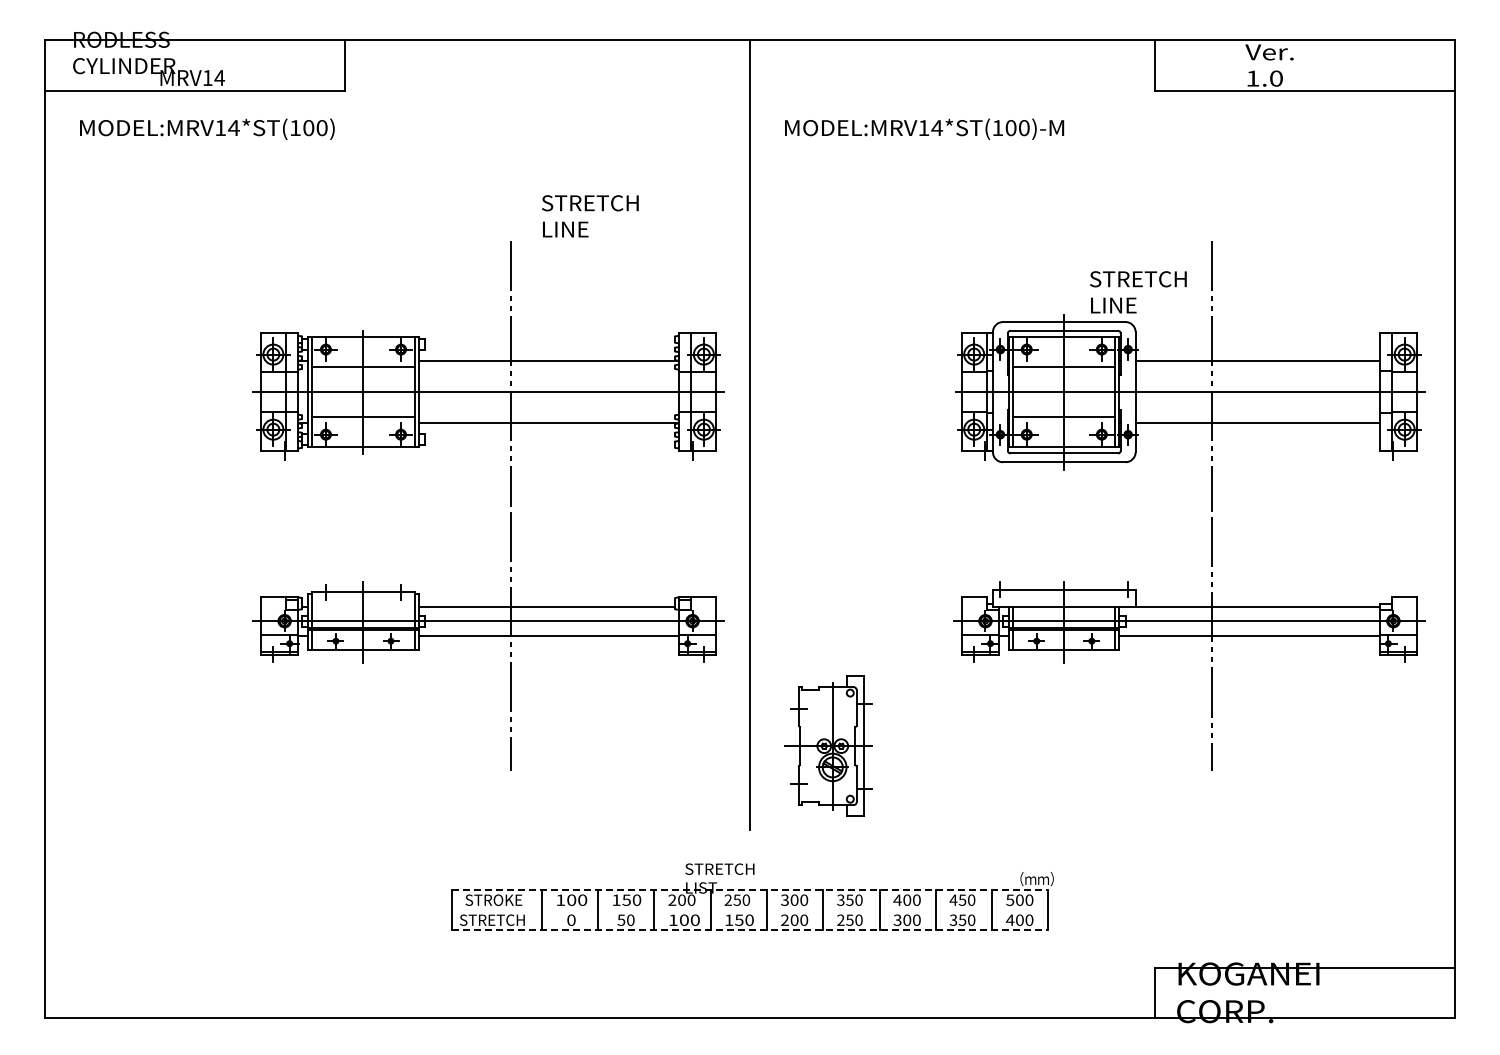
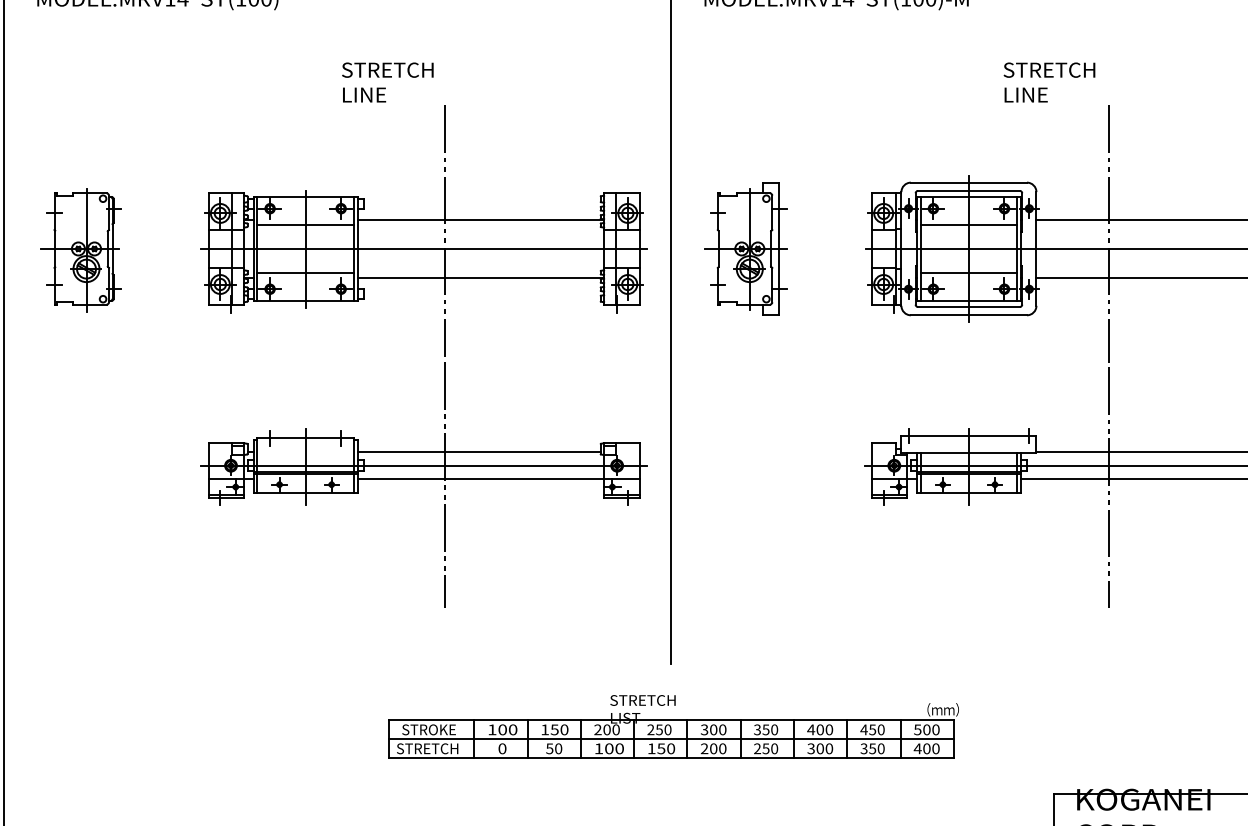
text: (590, 216) -> (387, 82), moved
text: (1138, 292) -> (1049, 82), moved
part: (125, 393) -> (80, 250), added
part: (828, 745) -> (745, 248), moved
line: (750, 890) -> (671, 720), dashed -> solid
line: (749, 910) -> (670, 739), added
line: (750, 930) -> (671, 758), dashed -> solid

